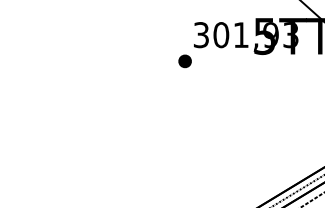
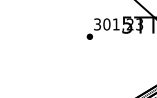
text: (269, 35) -> (129, 24), 301,93 -> 301,23

